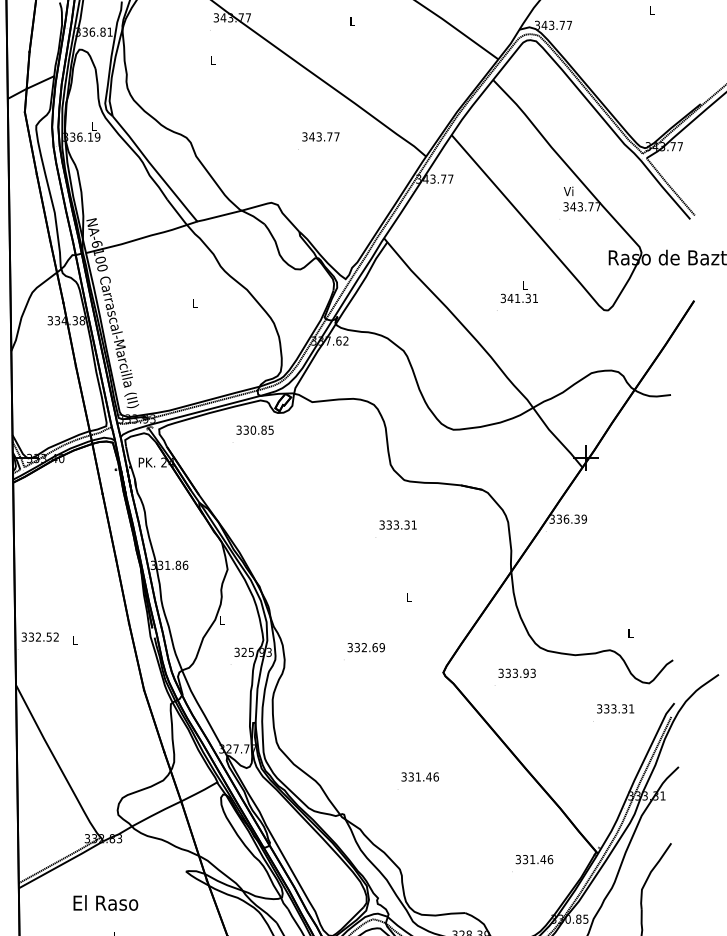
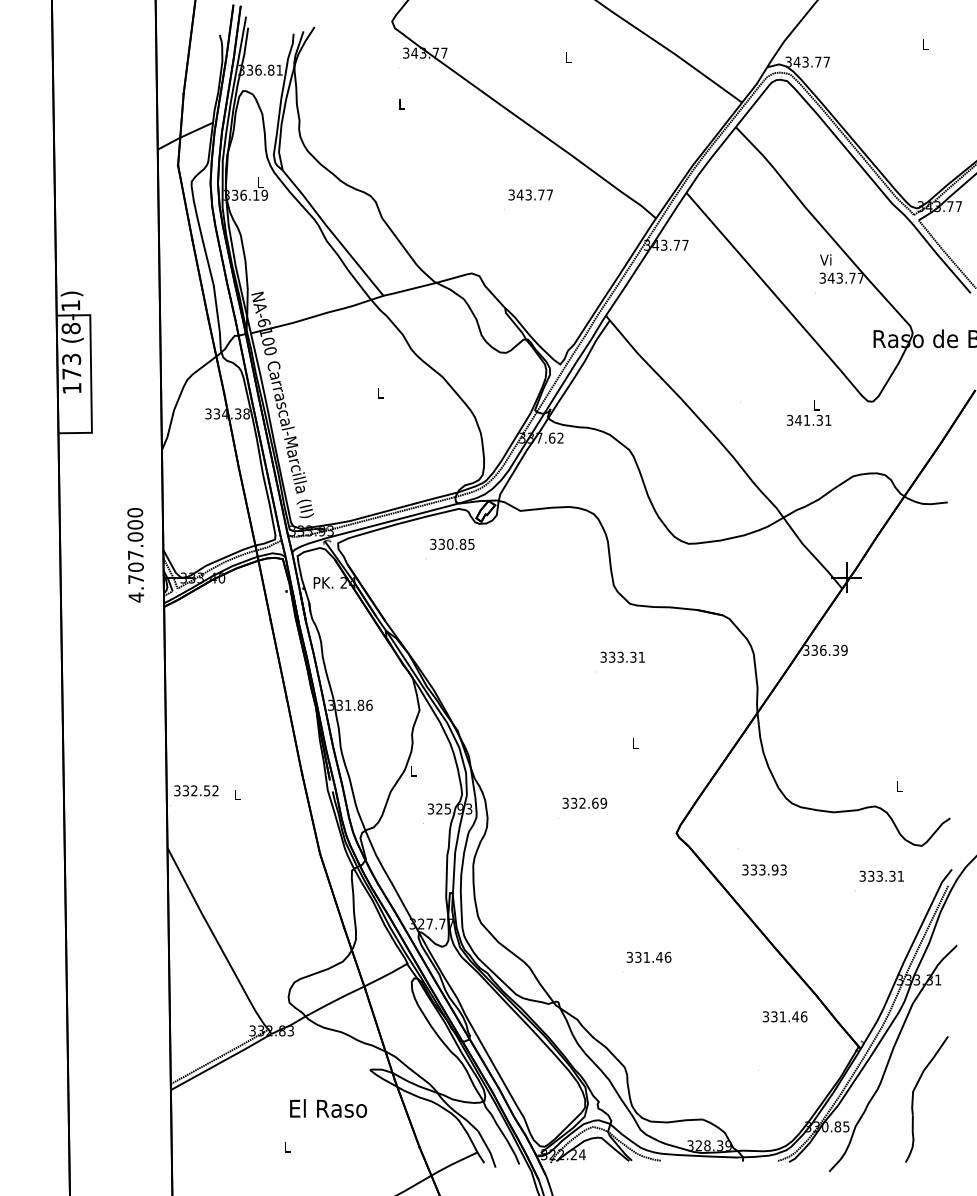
text: (519, 291) -> (809, 412), moved
text: (517, 672) -> (764, 869), moved
text: (533, 859) -> (784, 1016), moved
text: (105, 902) -> (328, 1108), moved

